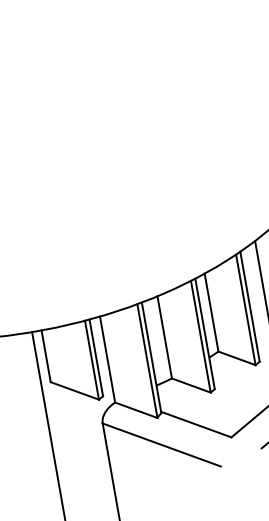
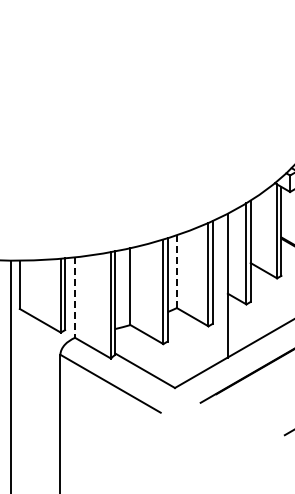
line: (211, 313) -> (176, 272), solid -> dashed
line: (108, 360) -> (75, 298), solid -> dashed

